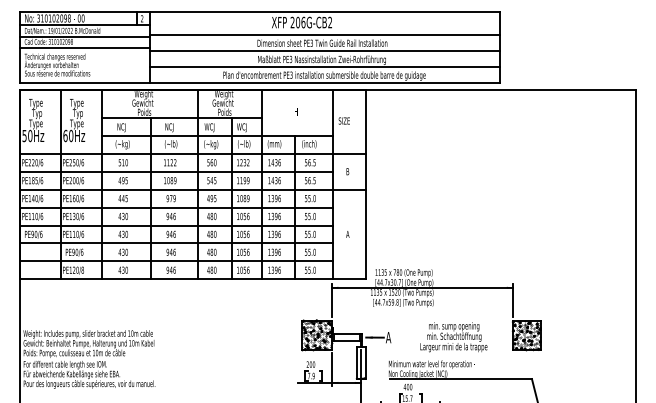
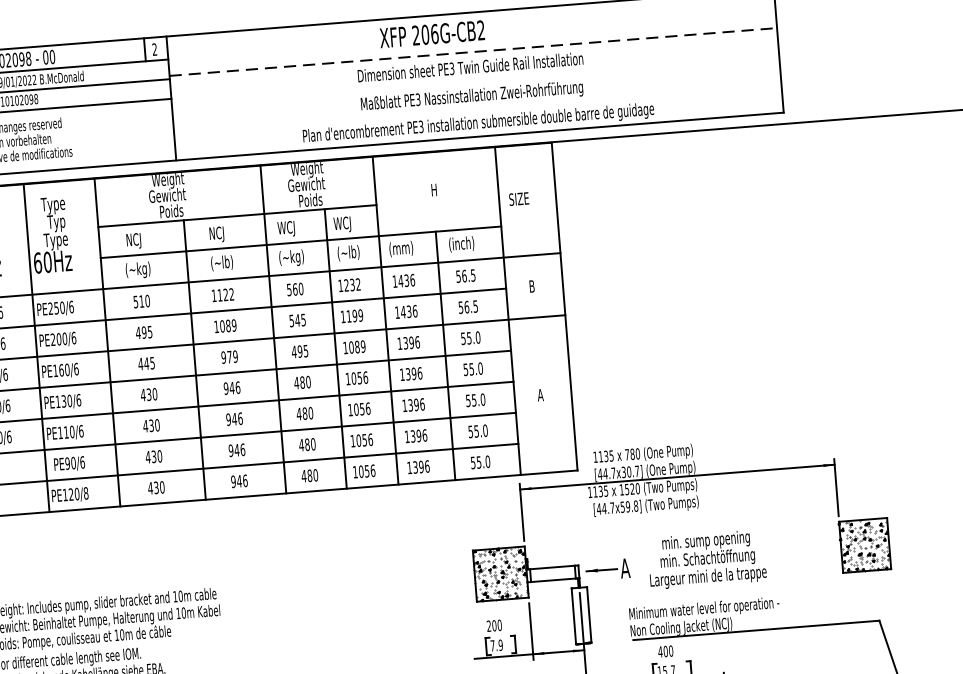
line: (325, 34) -> (474, 51), solid -> dashed
line: (324, 50) -> (475, 79), removed
line: (324, 67) -> (477, 109), removed
text: (453, 337) -> (706, 560), moved

